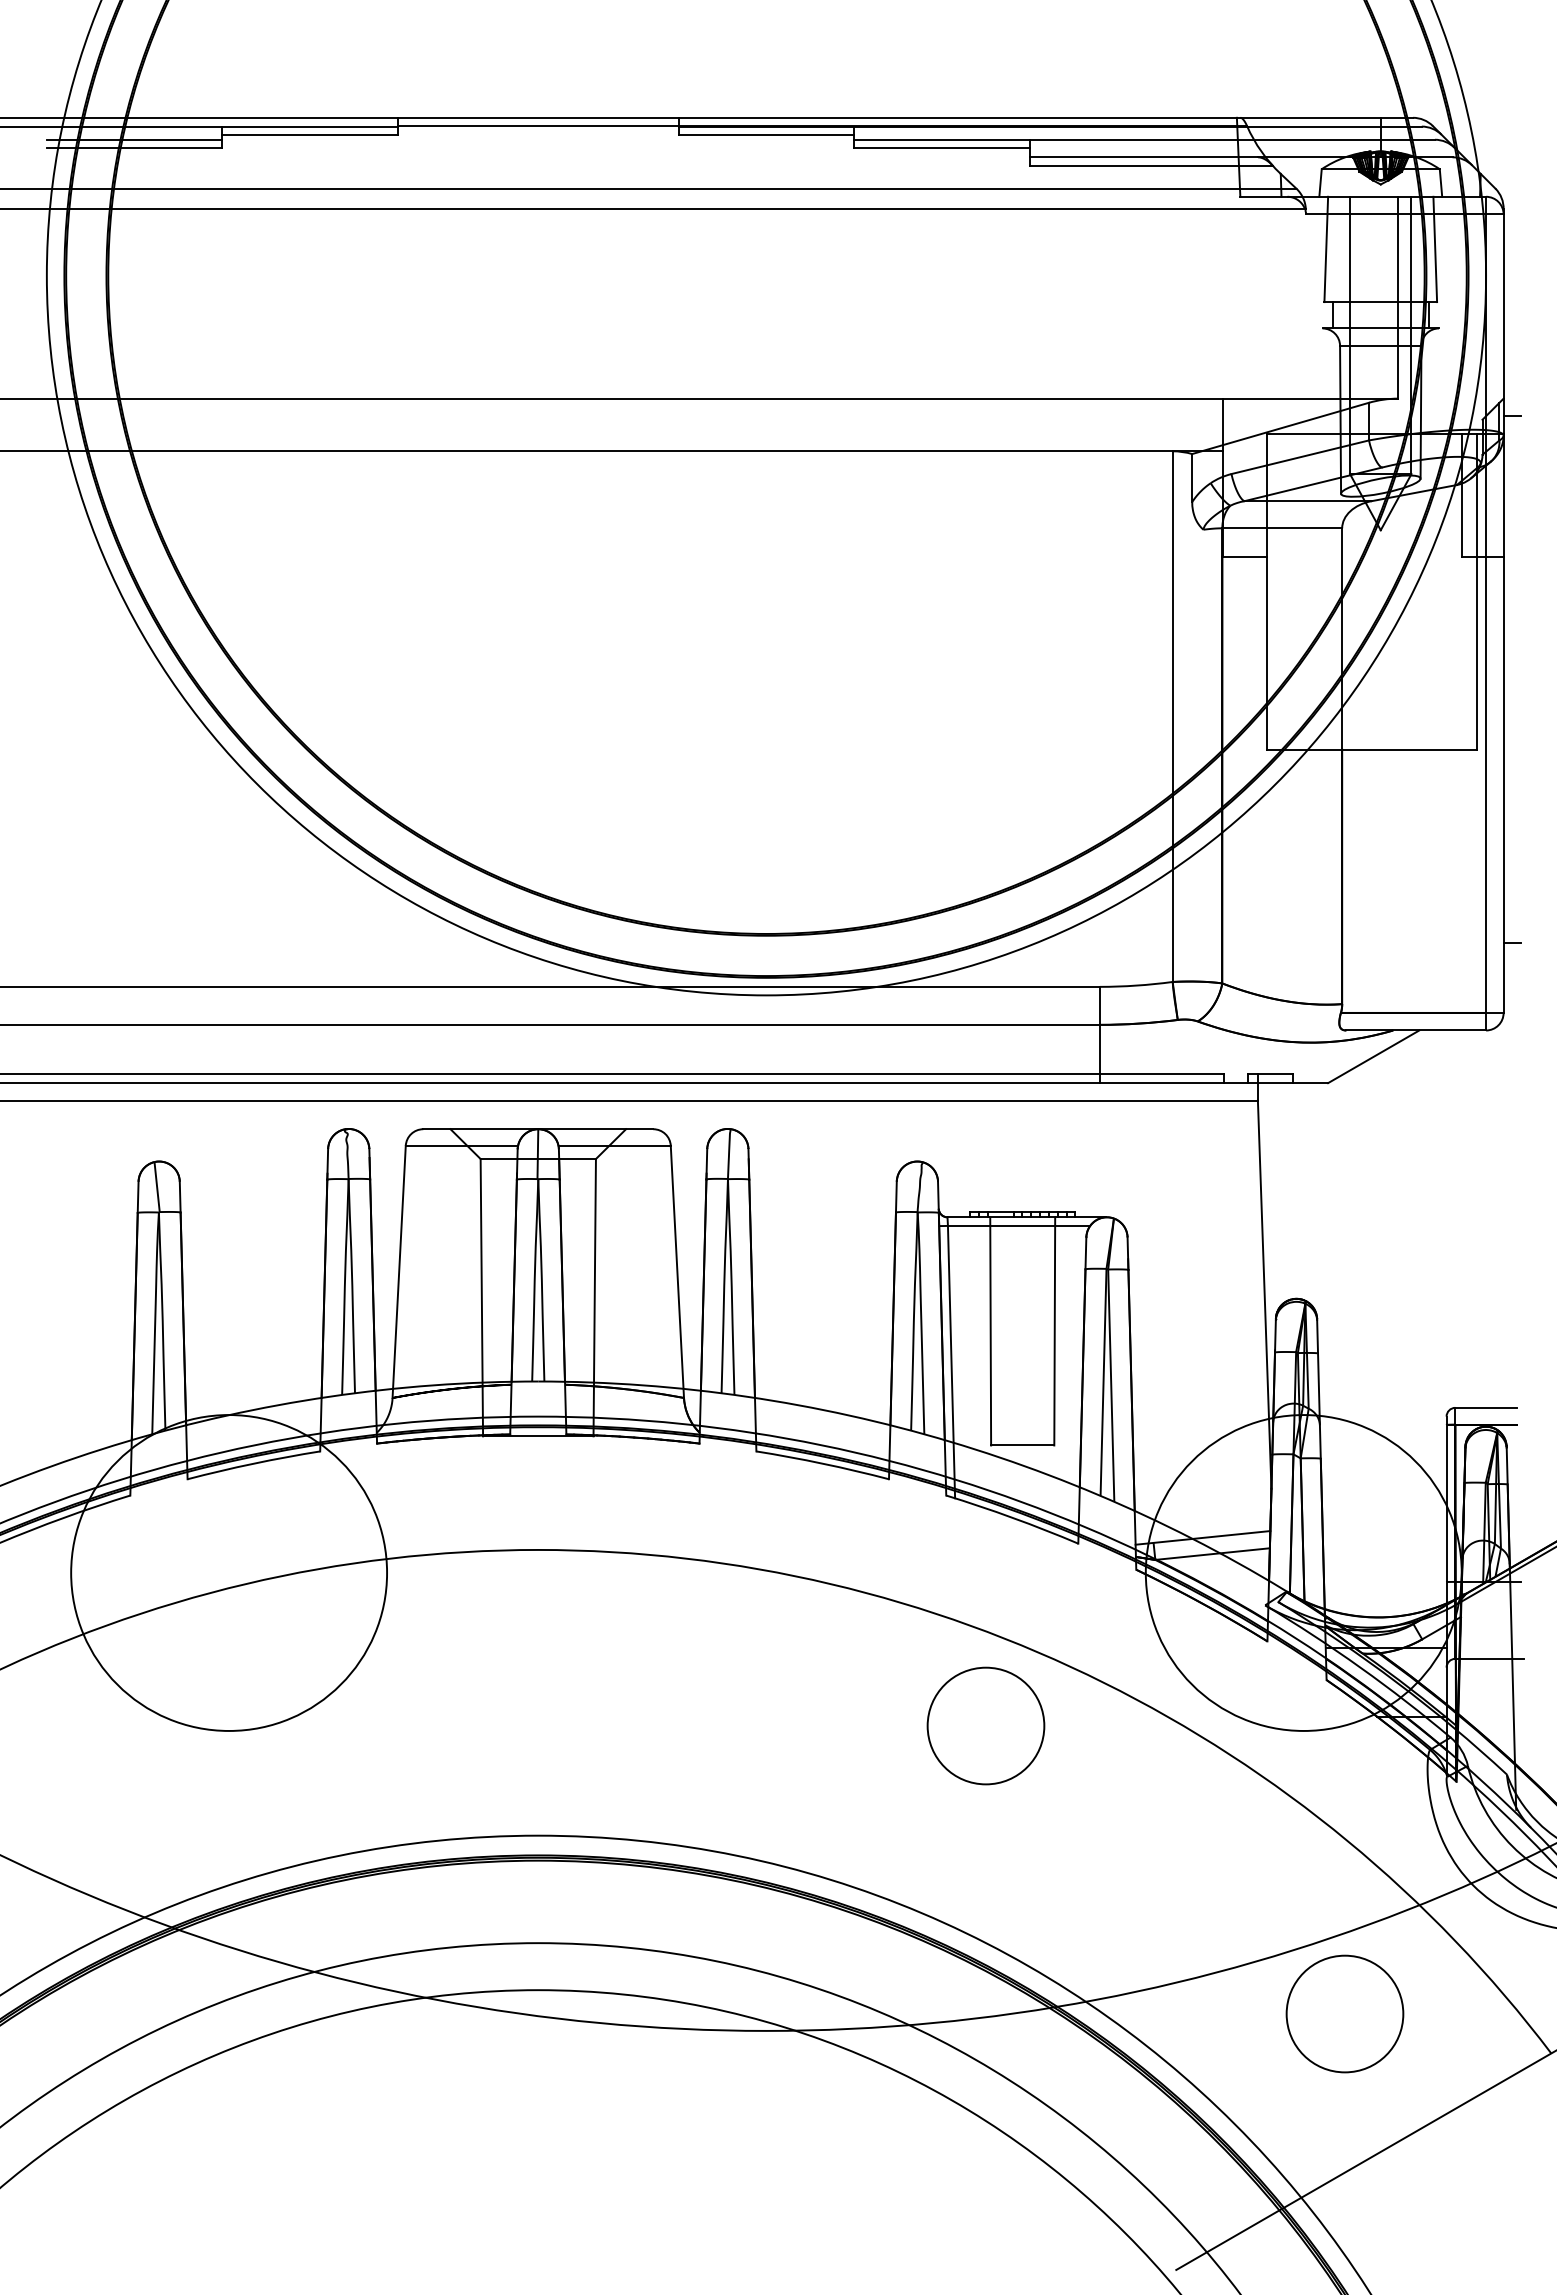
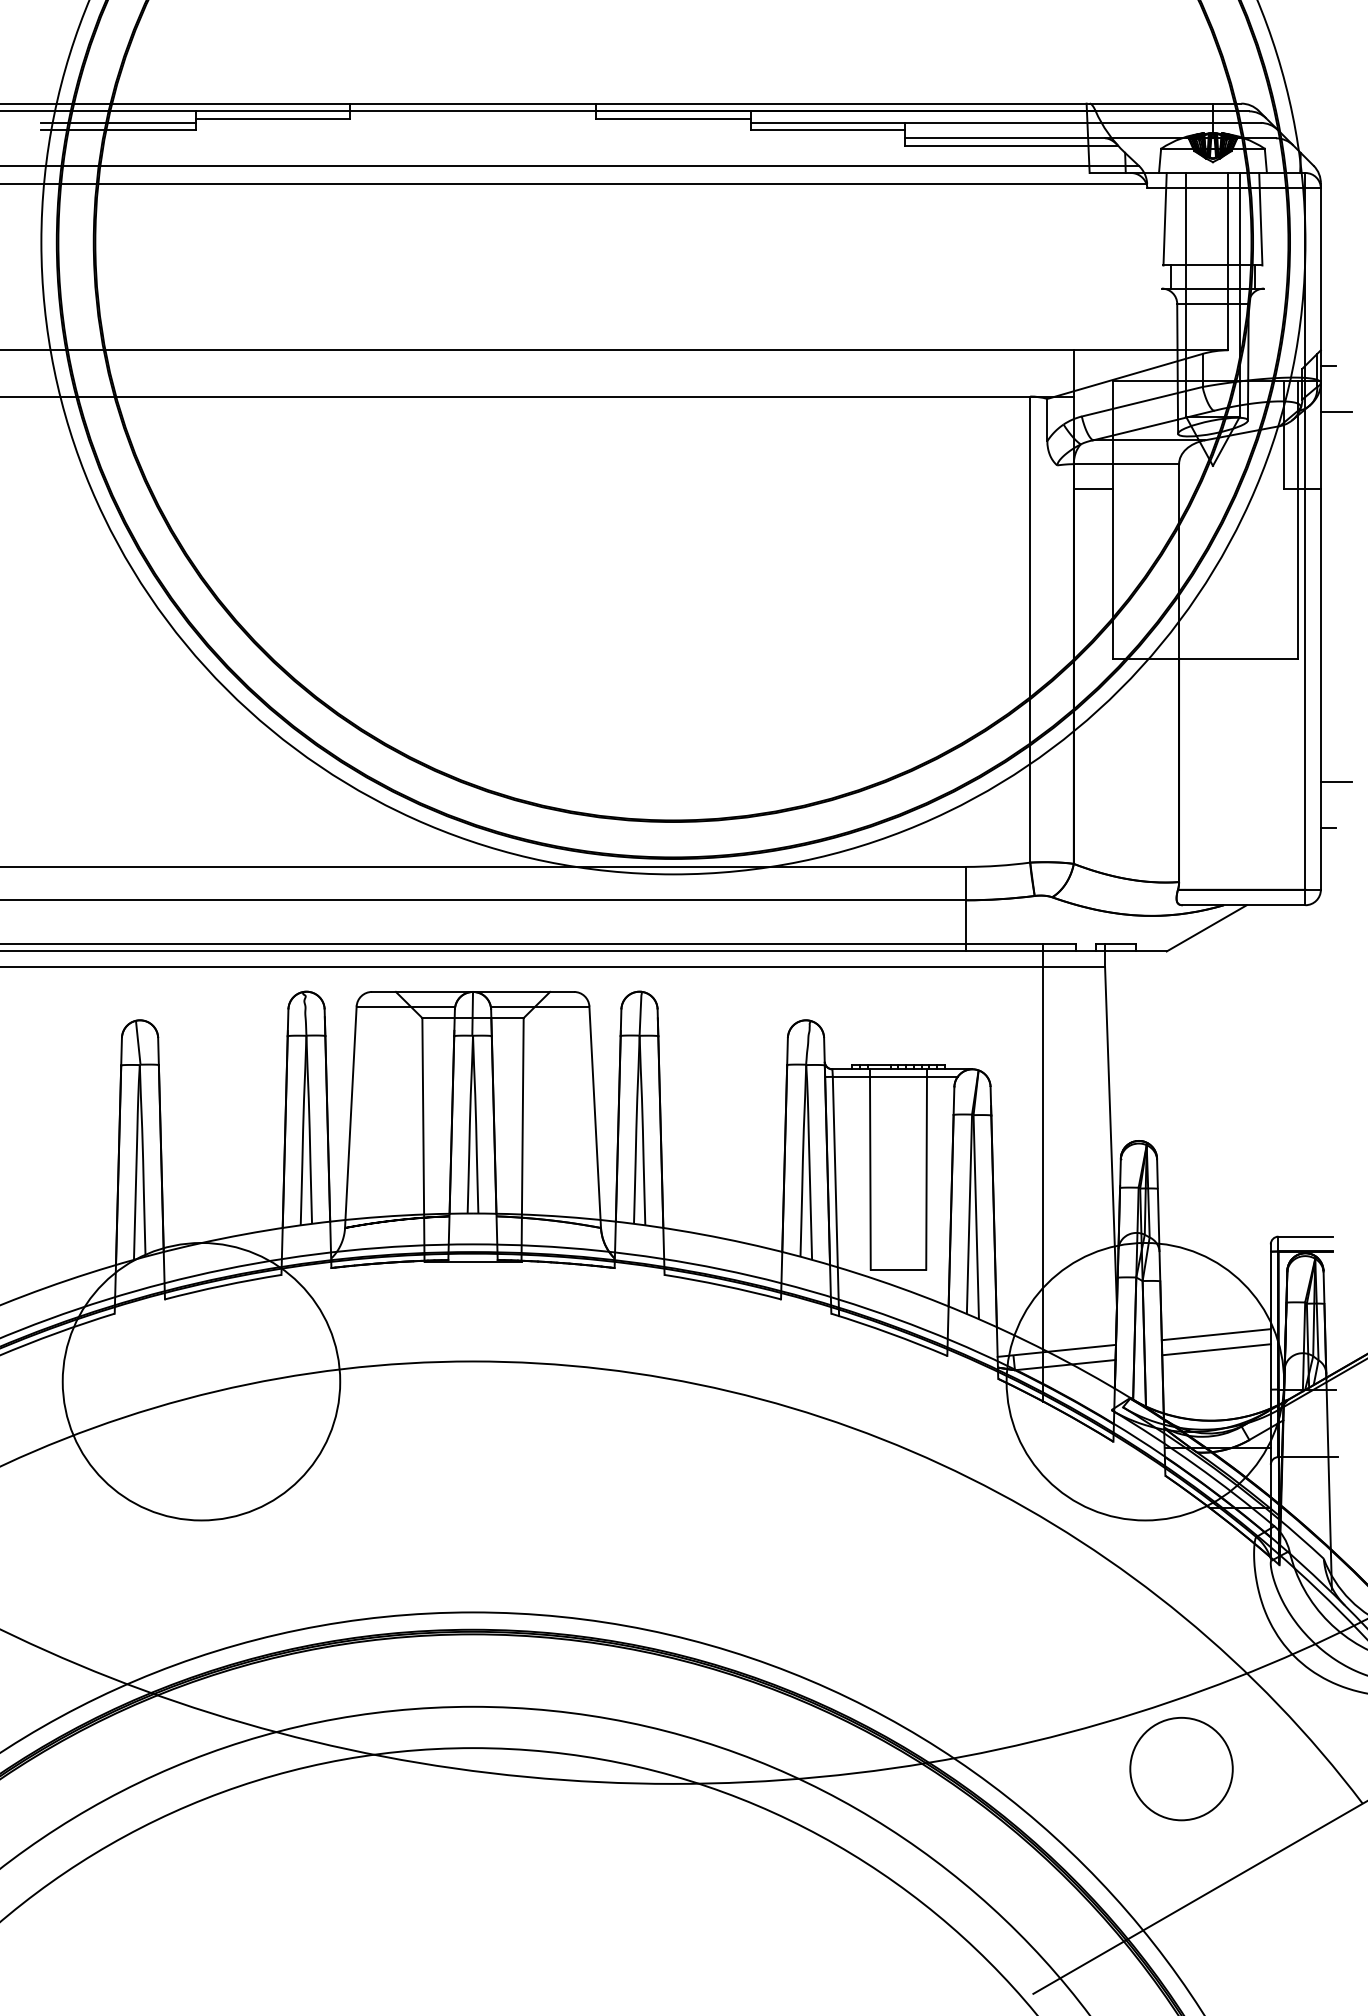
line: (1520, 468) -> (1335, 411), added
line: (1520, 890) -> (1335, 782), added
line: (1187, 1334) -> (1043, 1172), added
line: (1384, 1519) -> (1216, 1334), added
line: (1384, 1536) -> (1216, 1349), added
circle: (985, 1725) -> (865, 1515), removed

